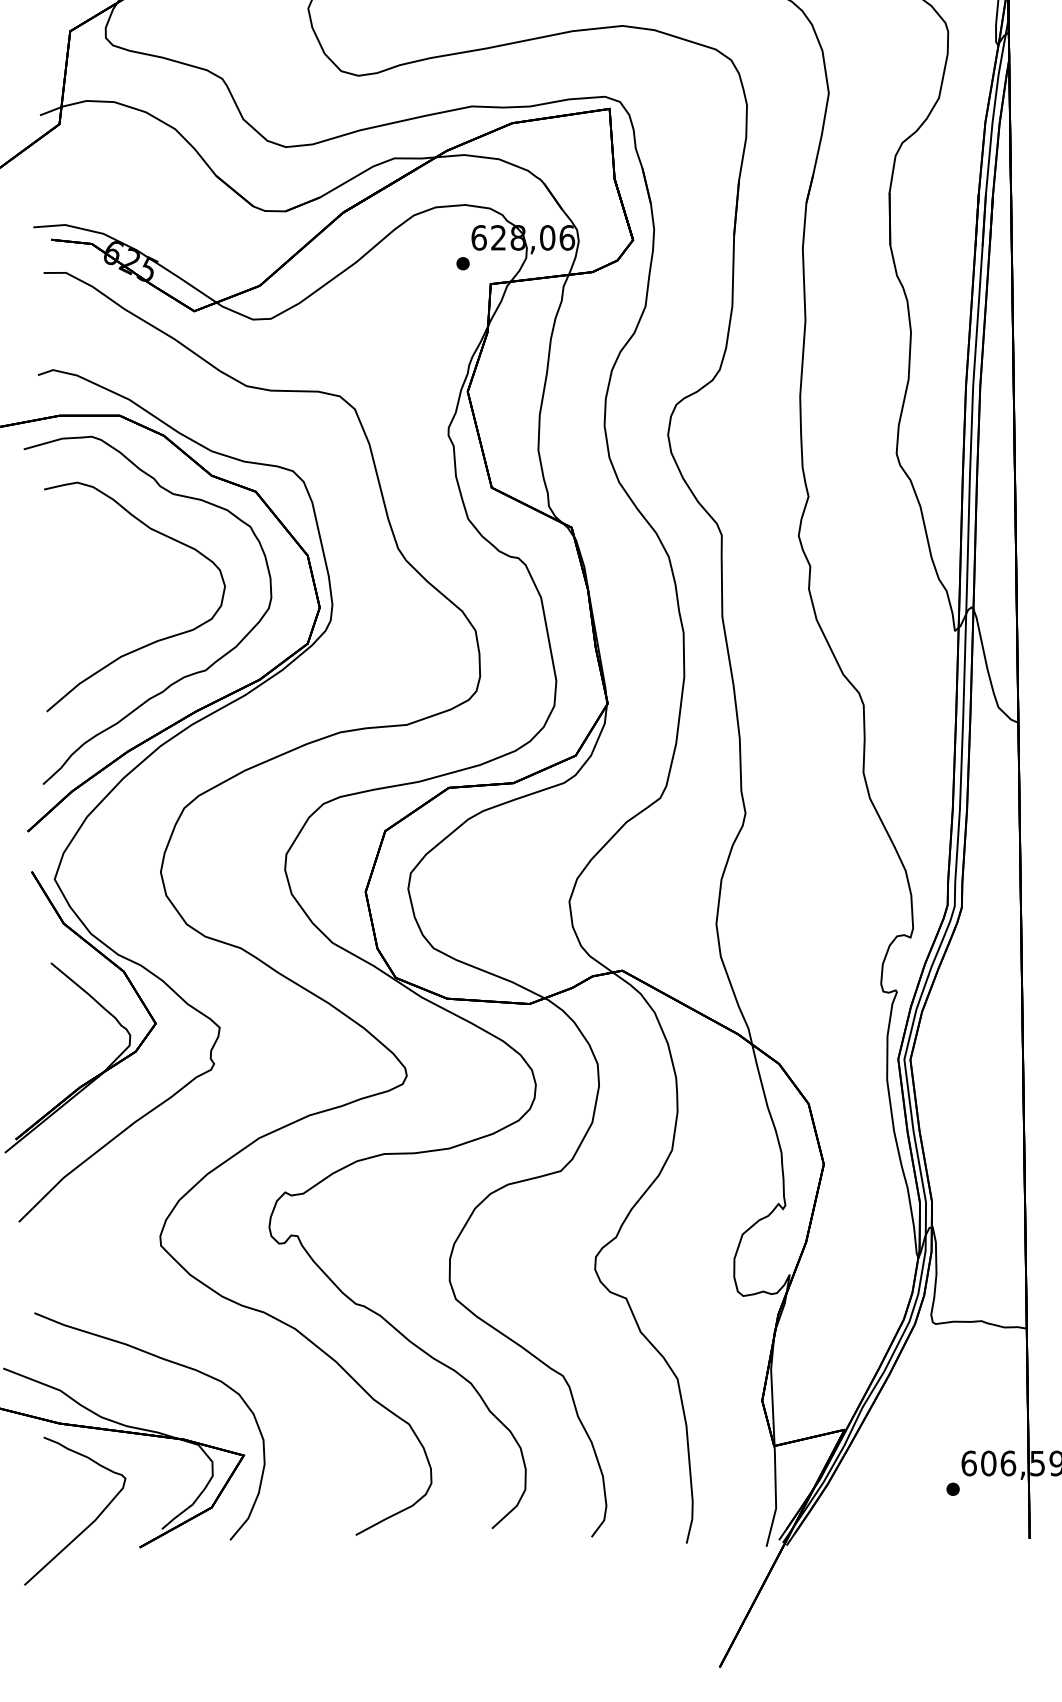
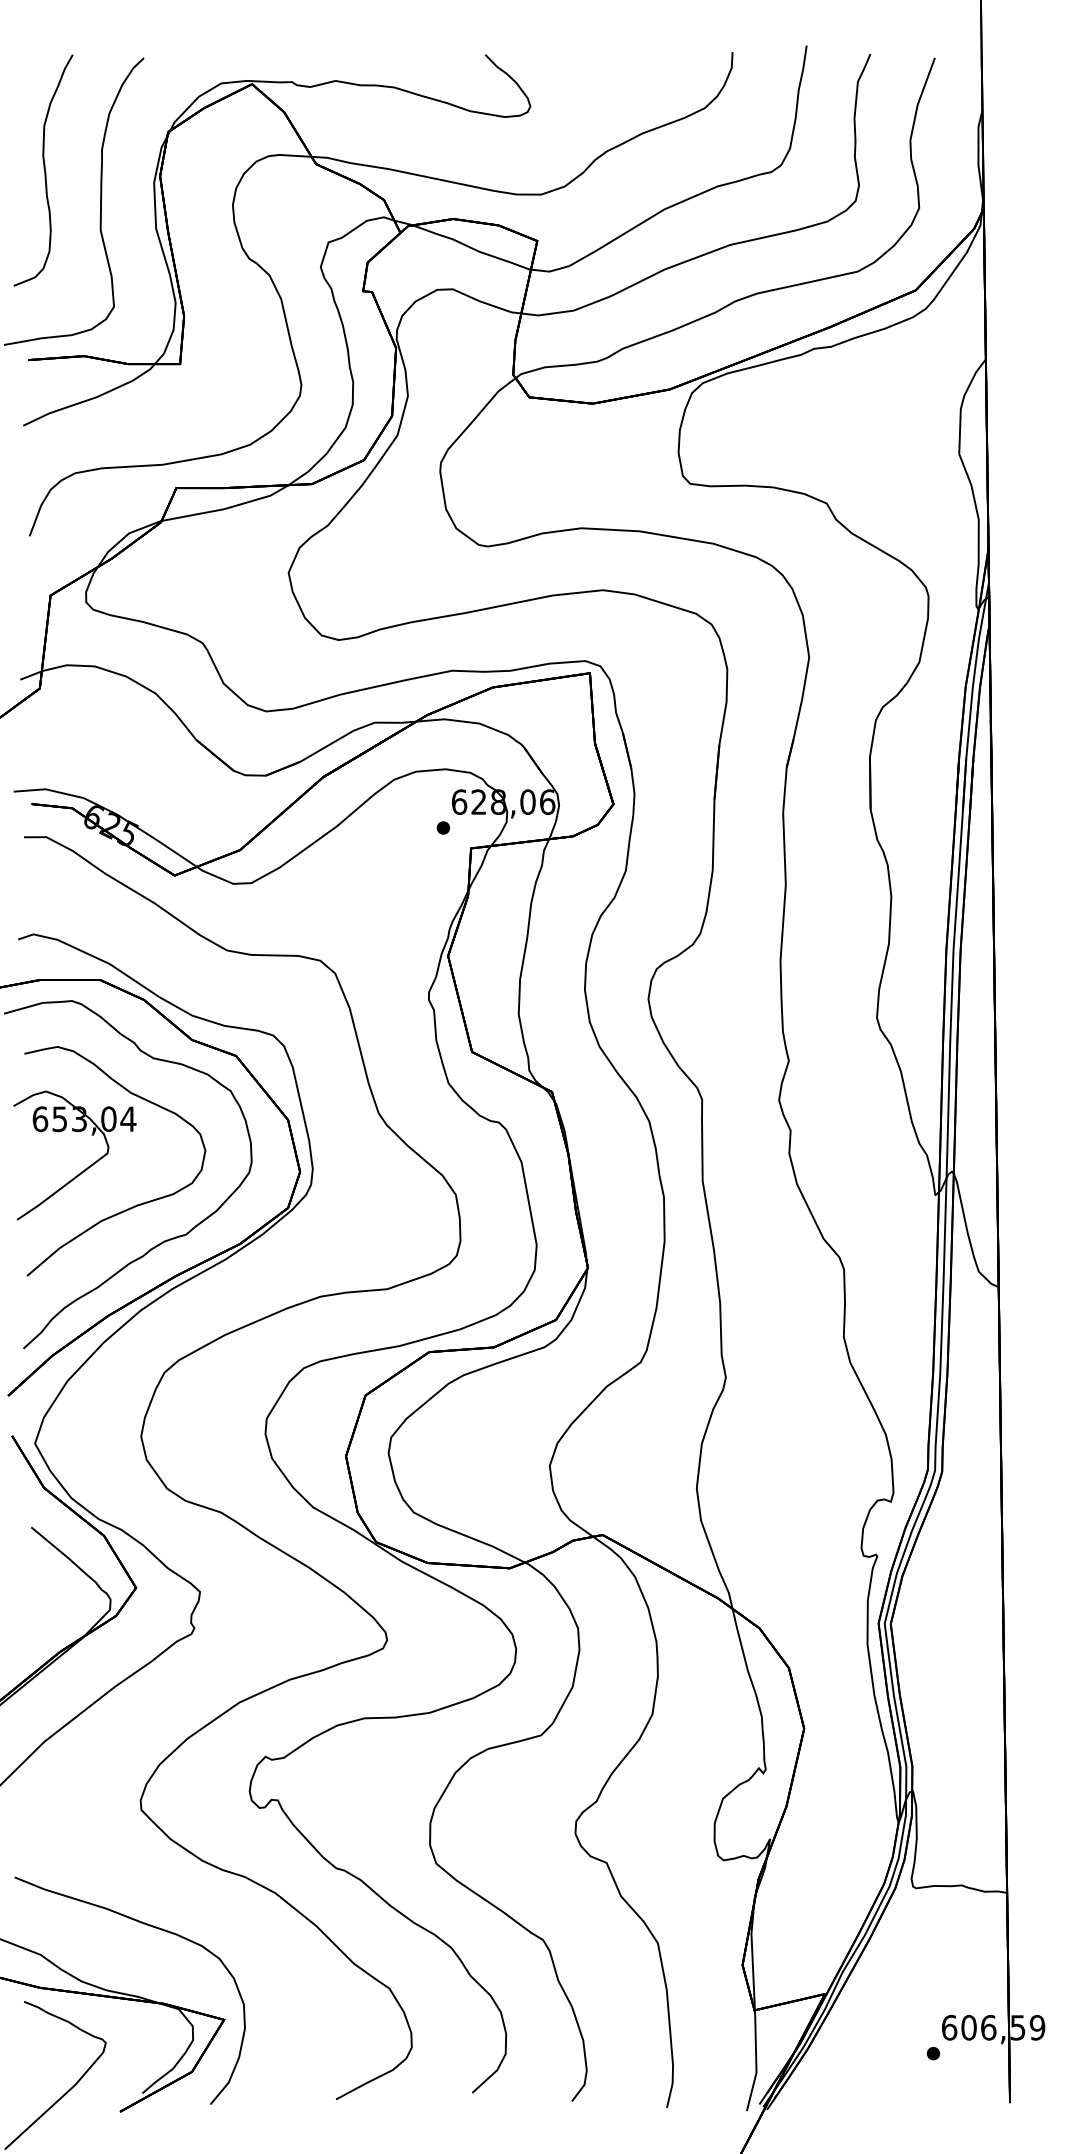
part: (105, 604) -> (85, 1168), added

